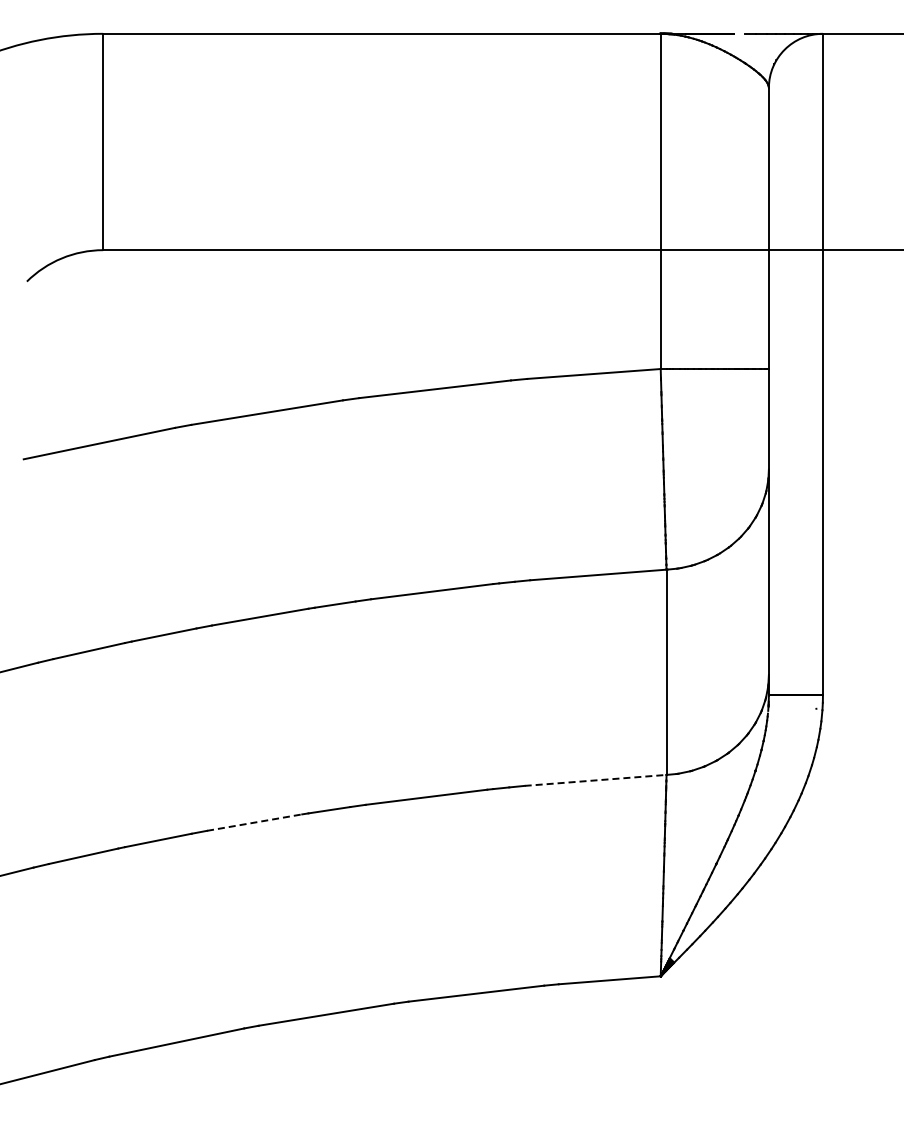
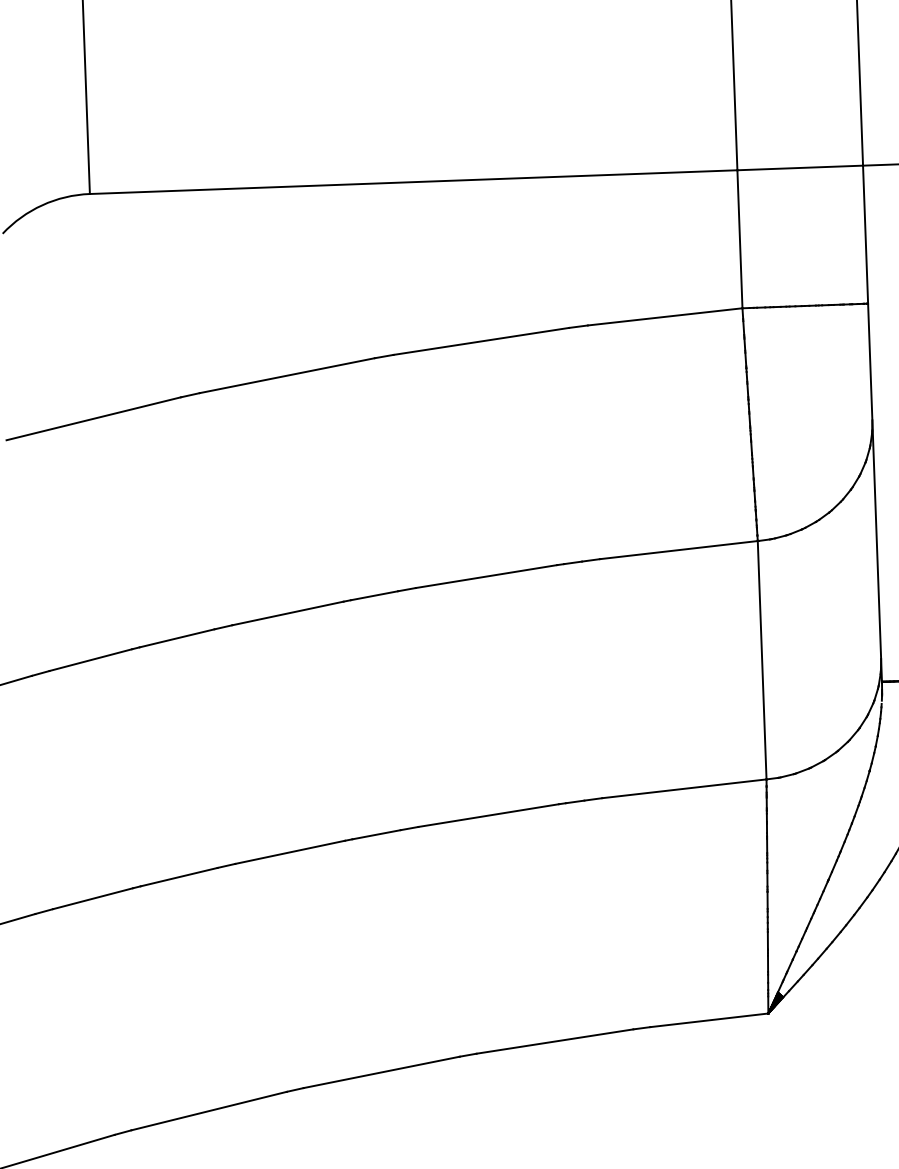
line: (596, 780) -> (685, 788), dashed -> solid
line: (255, 822) -> (291, 852), dashed -> solid

